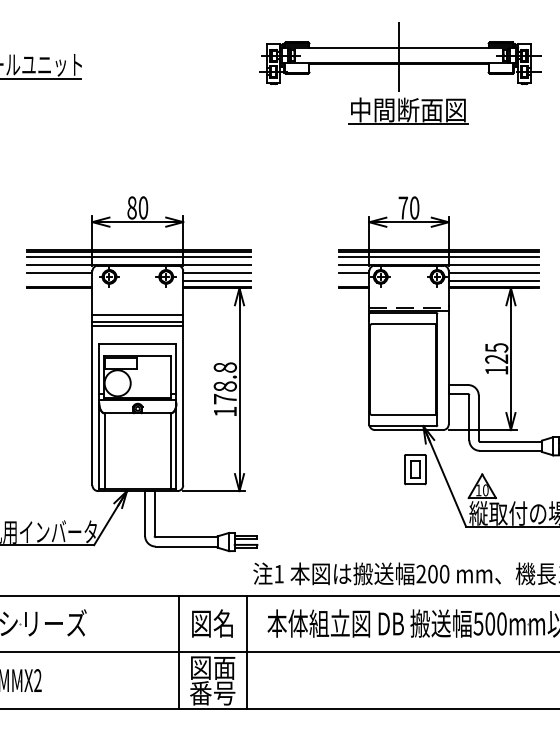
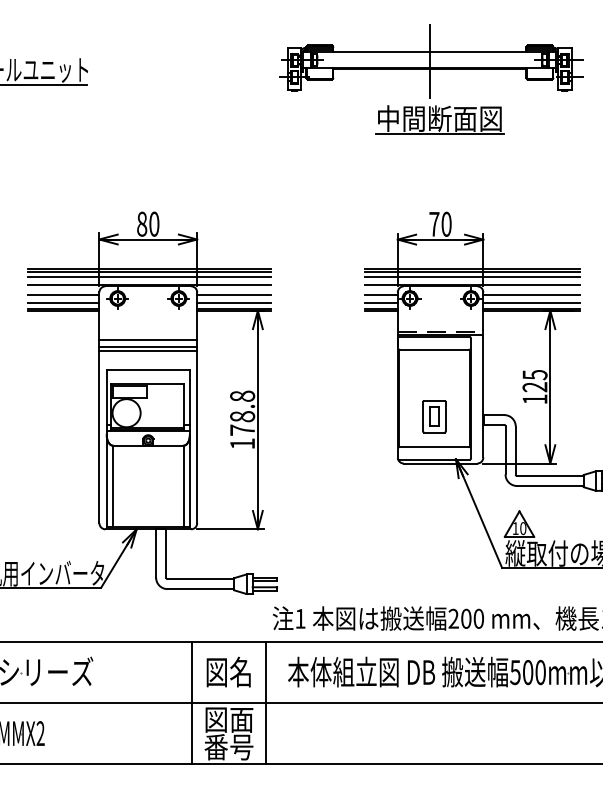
line: (59, 280) -> (63, 302), added
line: (354, 280) -> (381, 302), added
part: (415, 469) -> (434, 416), moved

